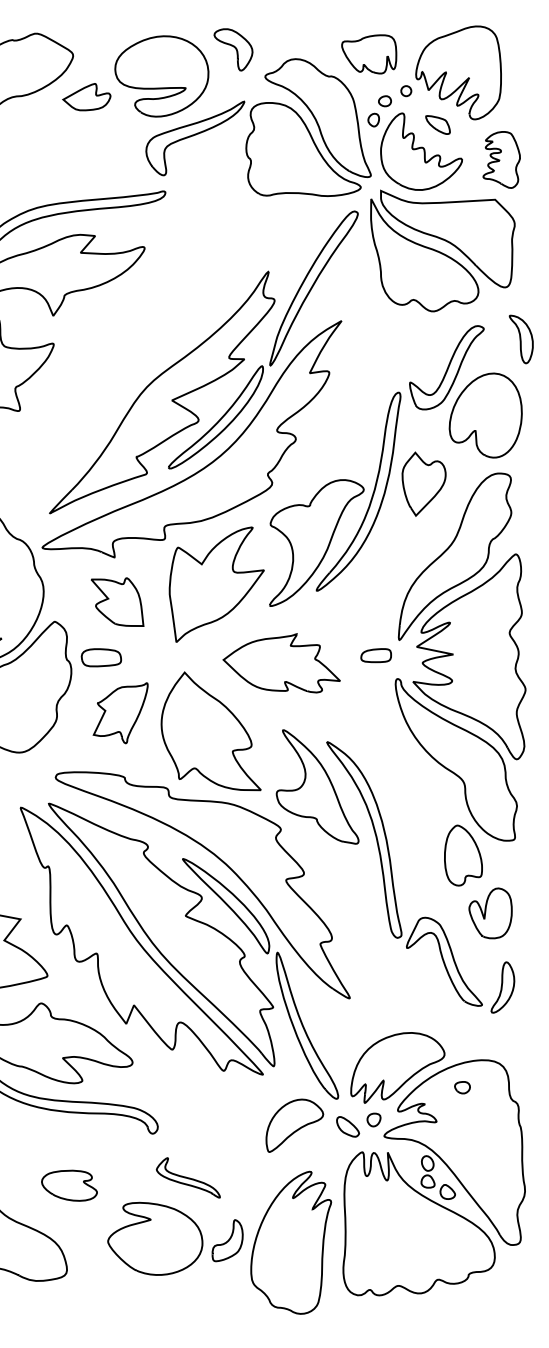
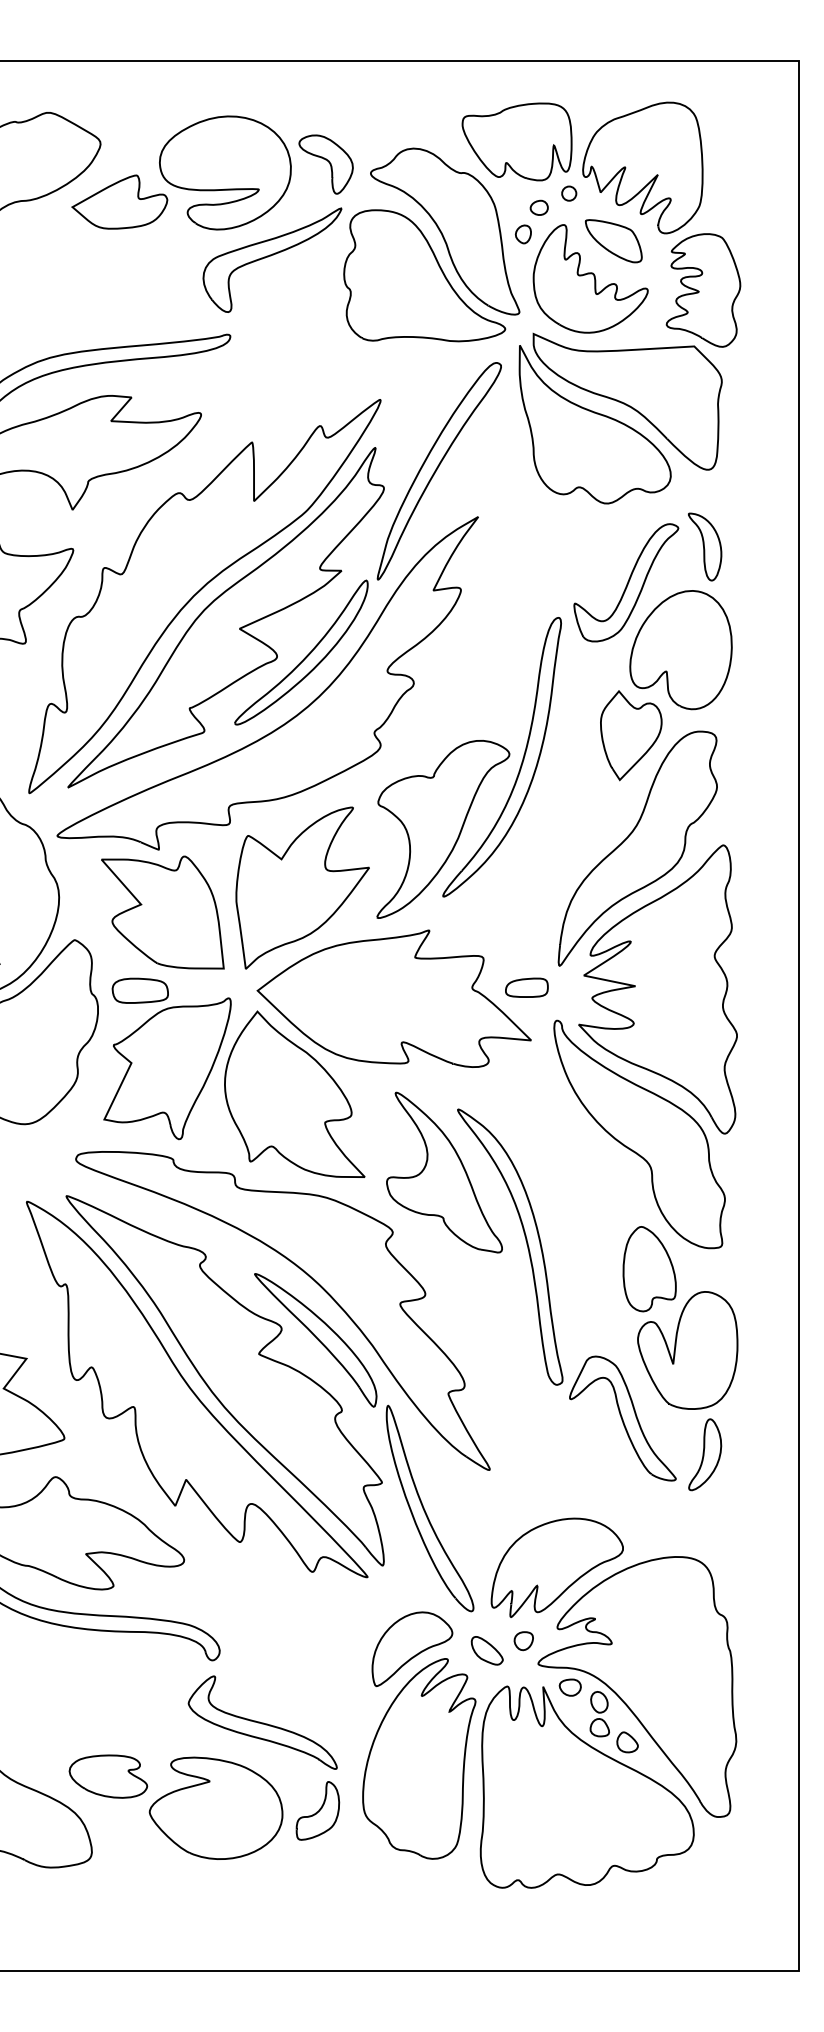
part: (233, 49) -> (325, 164), moved
part: (368, 54) -> (516, 141), size x1.43
part: (86, 96) -> (119, 201), size x1.43
part: (437, 125) -> (613, 241), size x1.67
part: (501, 159) -> (703, 290), size x1.43
part: (521, 339) -> (705, 546), moved
part: (144, 373) -> (200, 591), added
part: (424, 484) -> (631, 735), moved
part: (117, 602) -> (162, 912), size x1.67
part: (281, 663) -> (393, 998), size x1.67
part: (120, 712) -> (167, 1068), size x1.67
part: (490, 913) -> (687, 1350), size x1.67
part: (461, 1087) -> (569, 1687), moved
part: (188, 1177) -> (262, 1722), size x1.67
part: (69, 1185) -> (108, 1776), moved
part: (291, 1242) -> (419, 1758), moved

